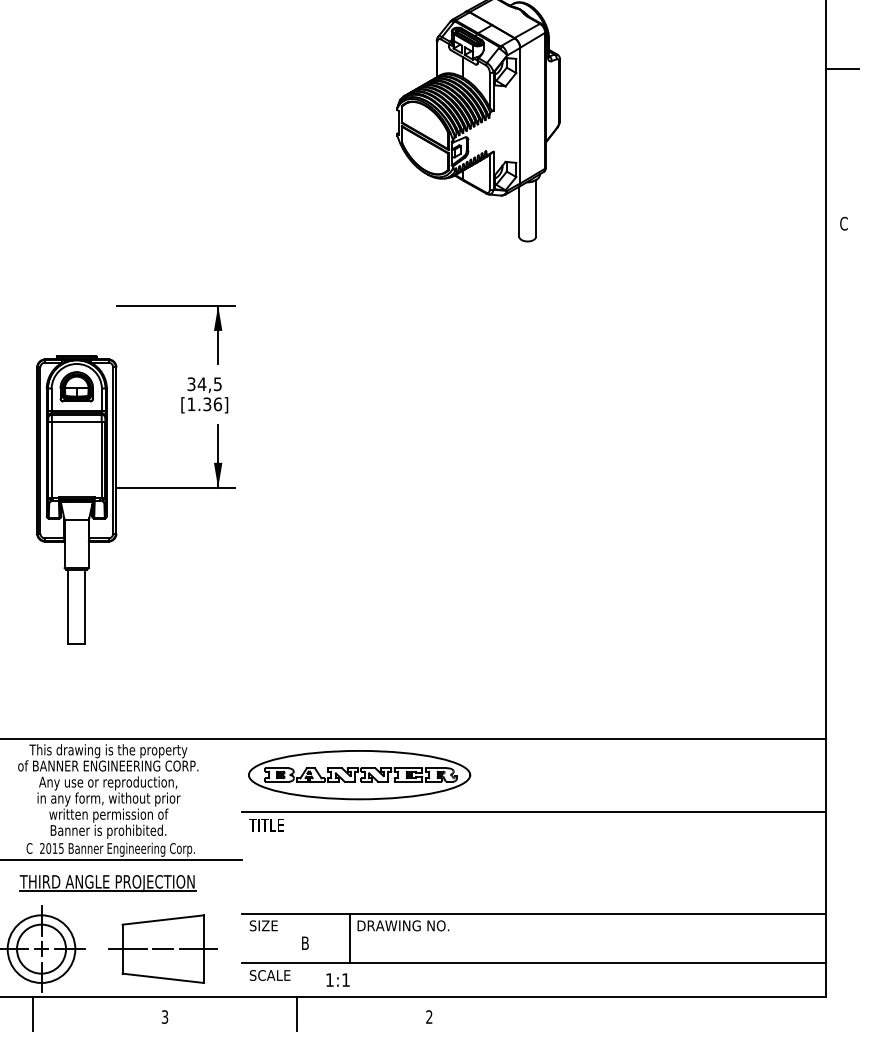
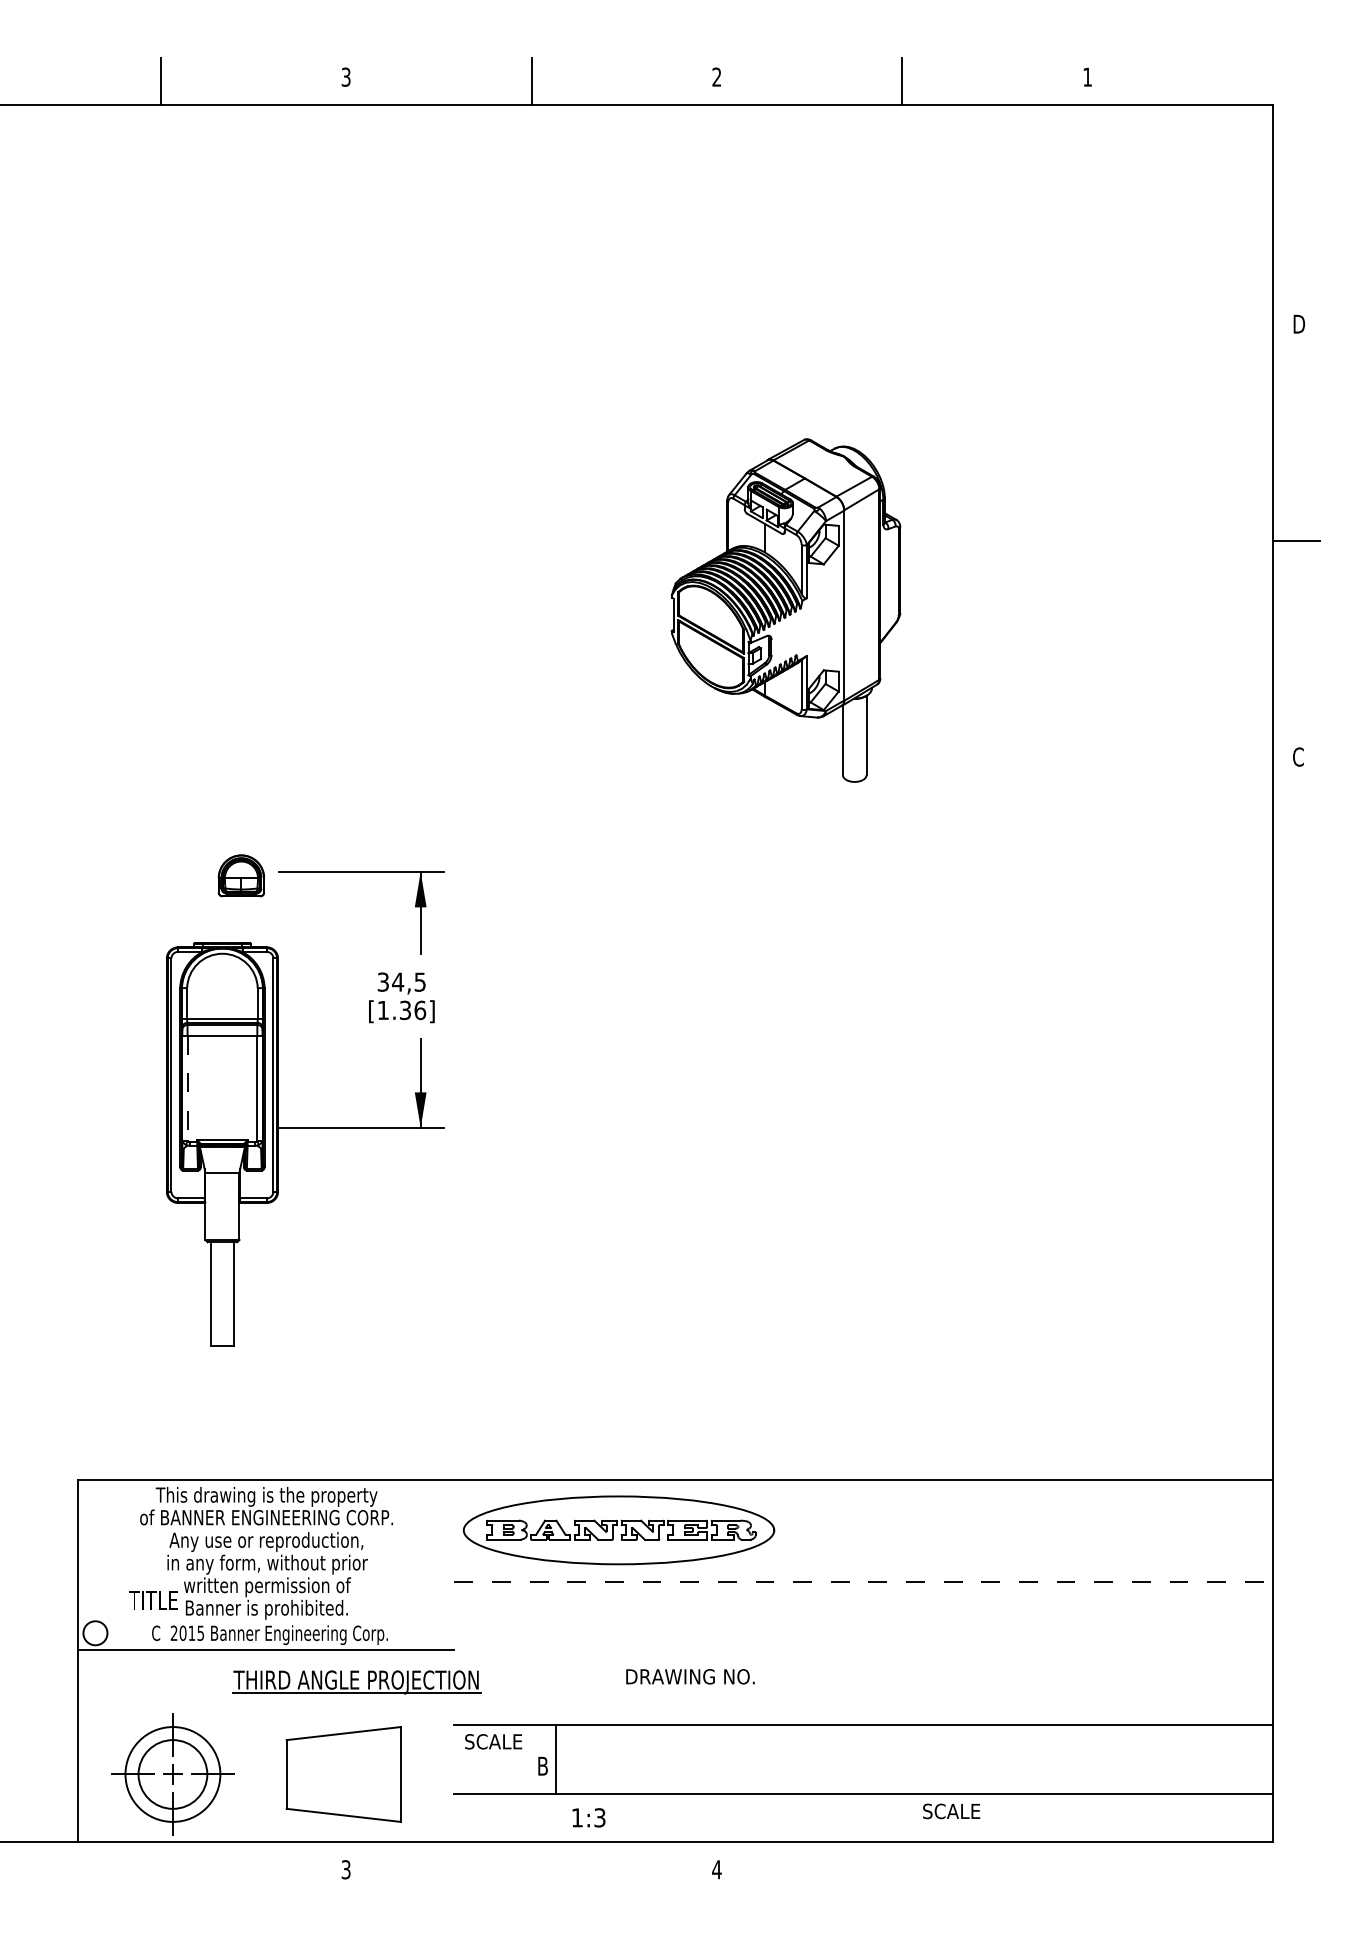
part: (76, 386) -> (240, 875), moved
line: (51, 460) -> (187, 1088), solid -> dashed
line: (534, 811) -> (864, 1581), solid -> dashed
text: (266, 825) -> (153, 1600), moved
part: (107, 883) -> (356, 1682), moved
text: (274, 925) -> (499, 1741), SIZE -> SCALE
text: (403, 925) -> (690, 1676), moved
line: (349, 938) -> (555, 1759), moved
line: (127, 949) -> (293, 1774), removed
line: (163, 949) -> (343, 1774), removed
line: (198, 949) -> (393, 1774), removed
text: (270, 975) -> (951, 1811), moved
text: (345, 979) -> (599, 1817), 1:1 -> 1:3
line: (32, 1013) -> (160, 1864), removed
line: (297, 1013) -> (531, 1864), removed
text: (429, 1016) -> (716, 1869), 2 -> 4

